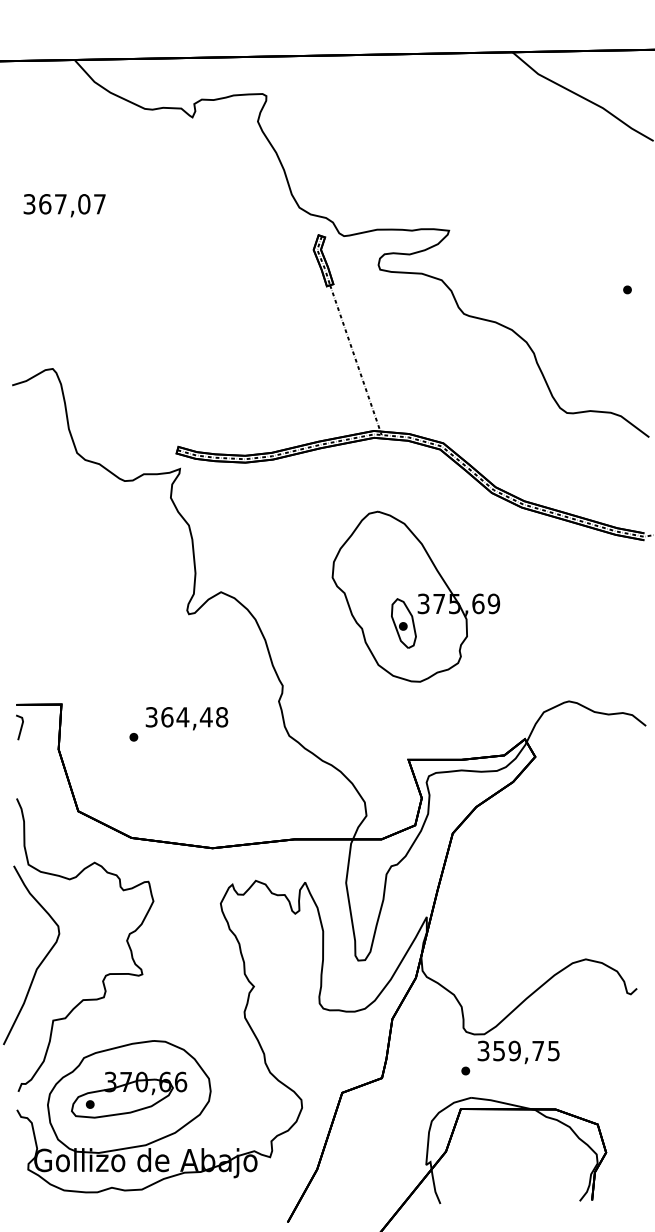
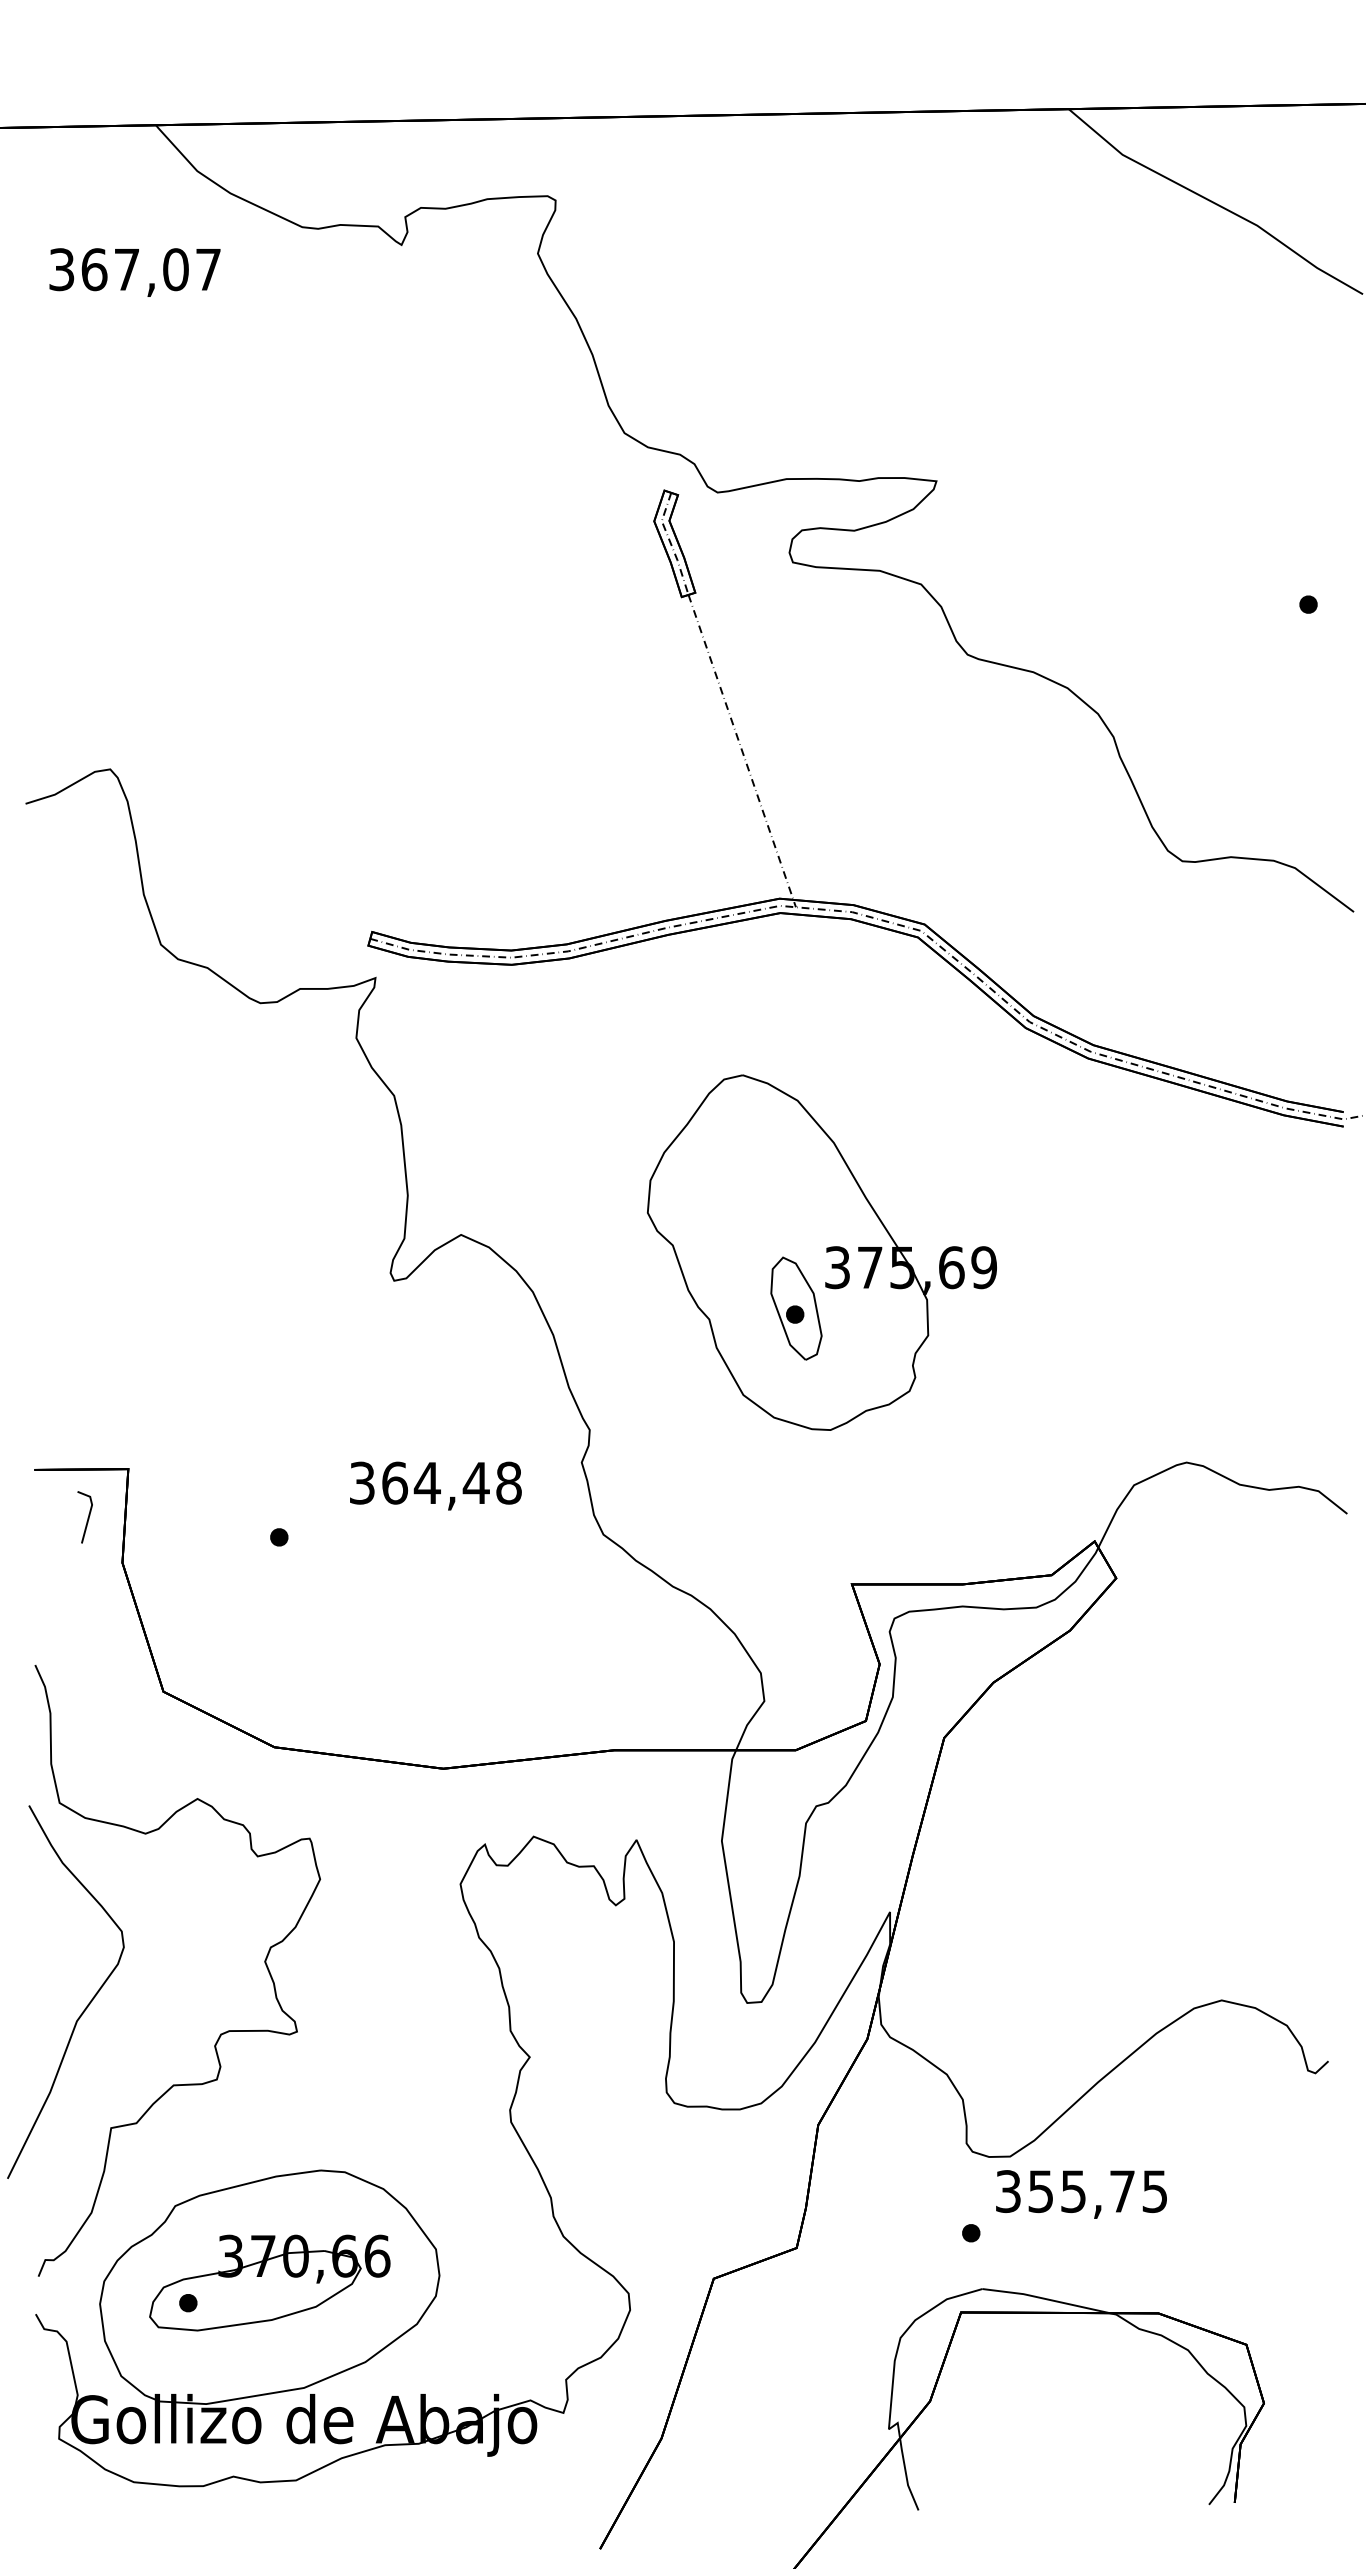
text: (64, 205) -> (134, 272), moved
part: (415, 596) -> (820, 1252), moved
text: (186, 718) -> (434, 1485), moved
line: (20, 727) -> (86, 1516), moved
text: (514, 1050) -> (1072, 2190), 359,75 -> 355,75

